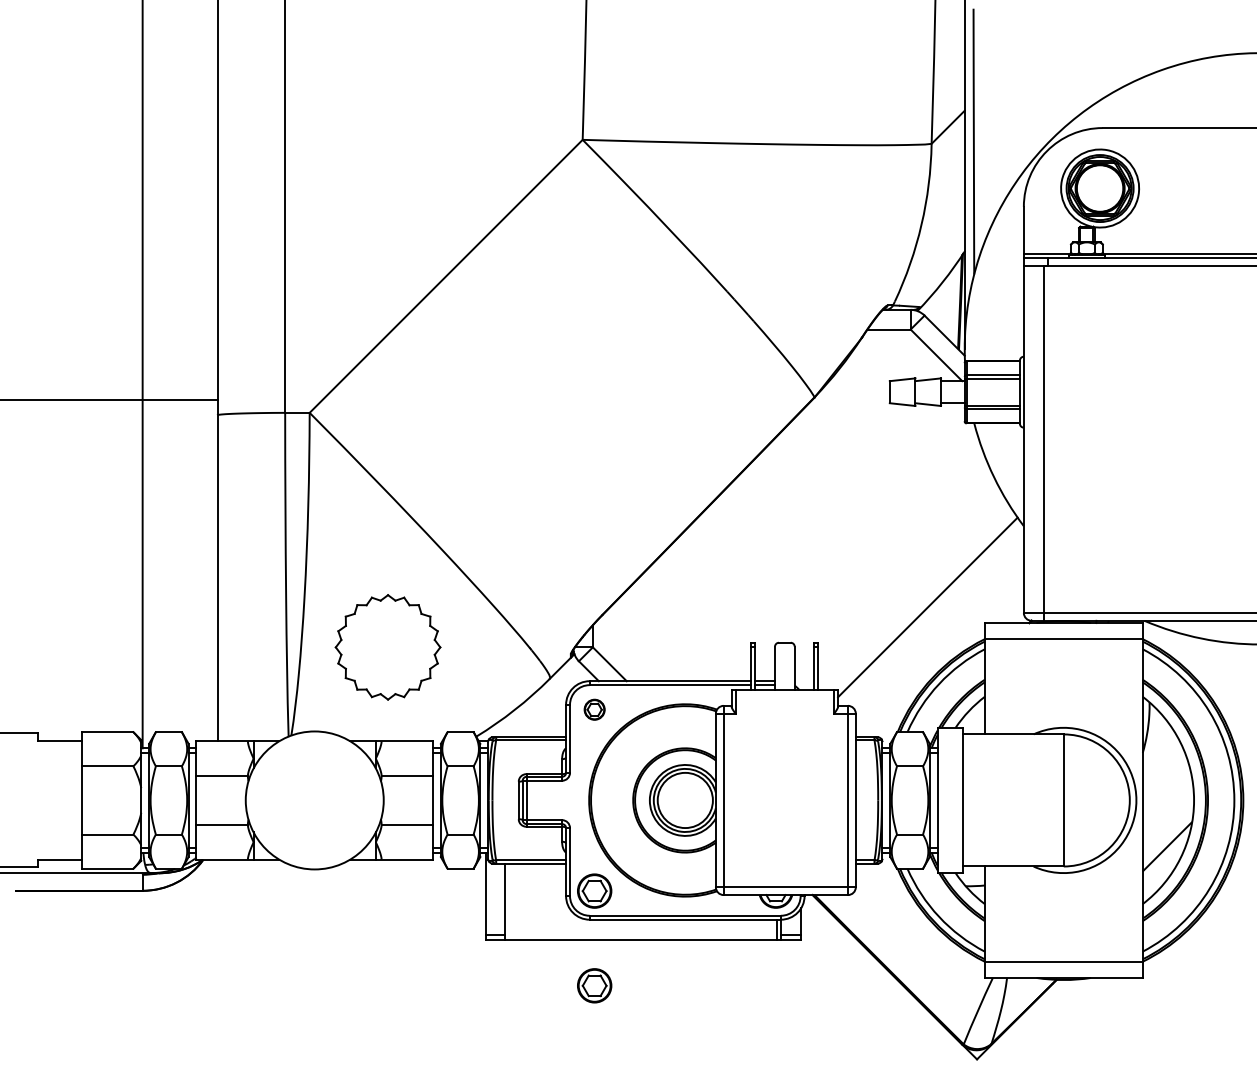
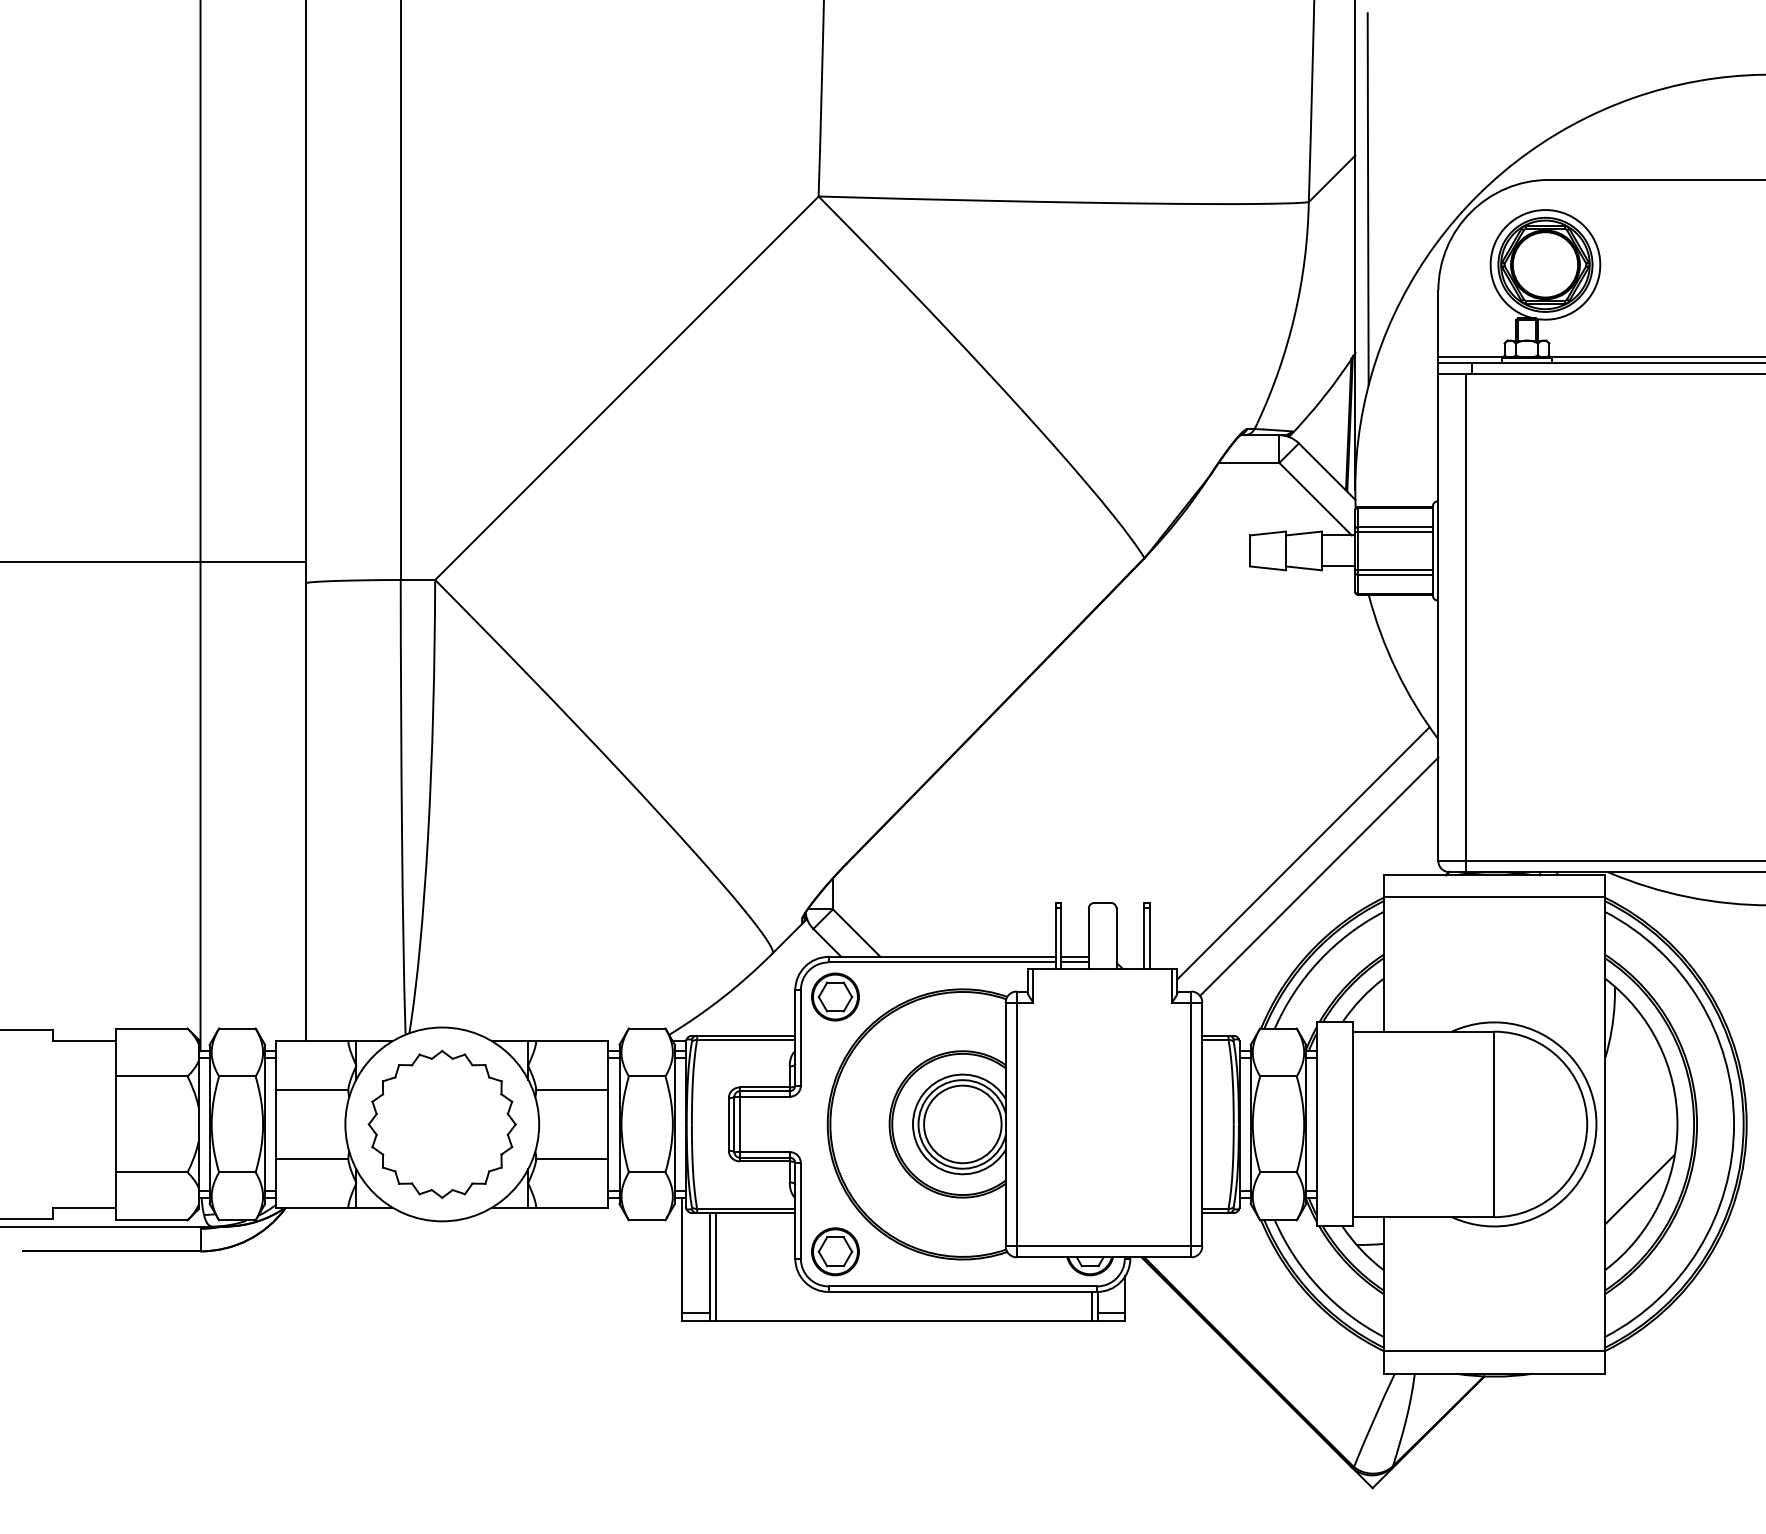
line: (939, 623) -> (1319, 876), added
part: (387, 646) -> (441, 1123), moved
part: (594, 709) -> (835, 996), size x1.67
line: (509, 901) -> (715, 1266), added
part: (594, 985) -> (835, 1384), removed

